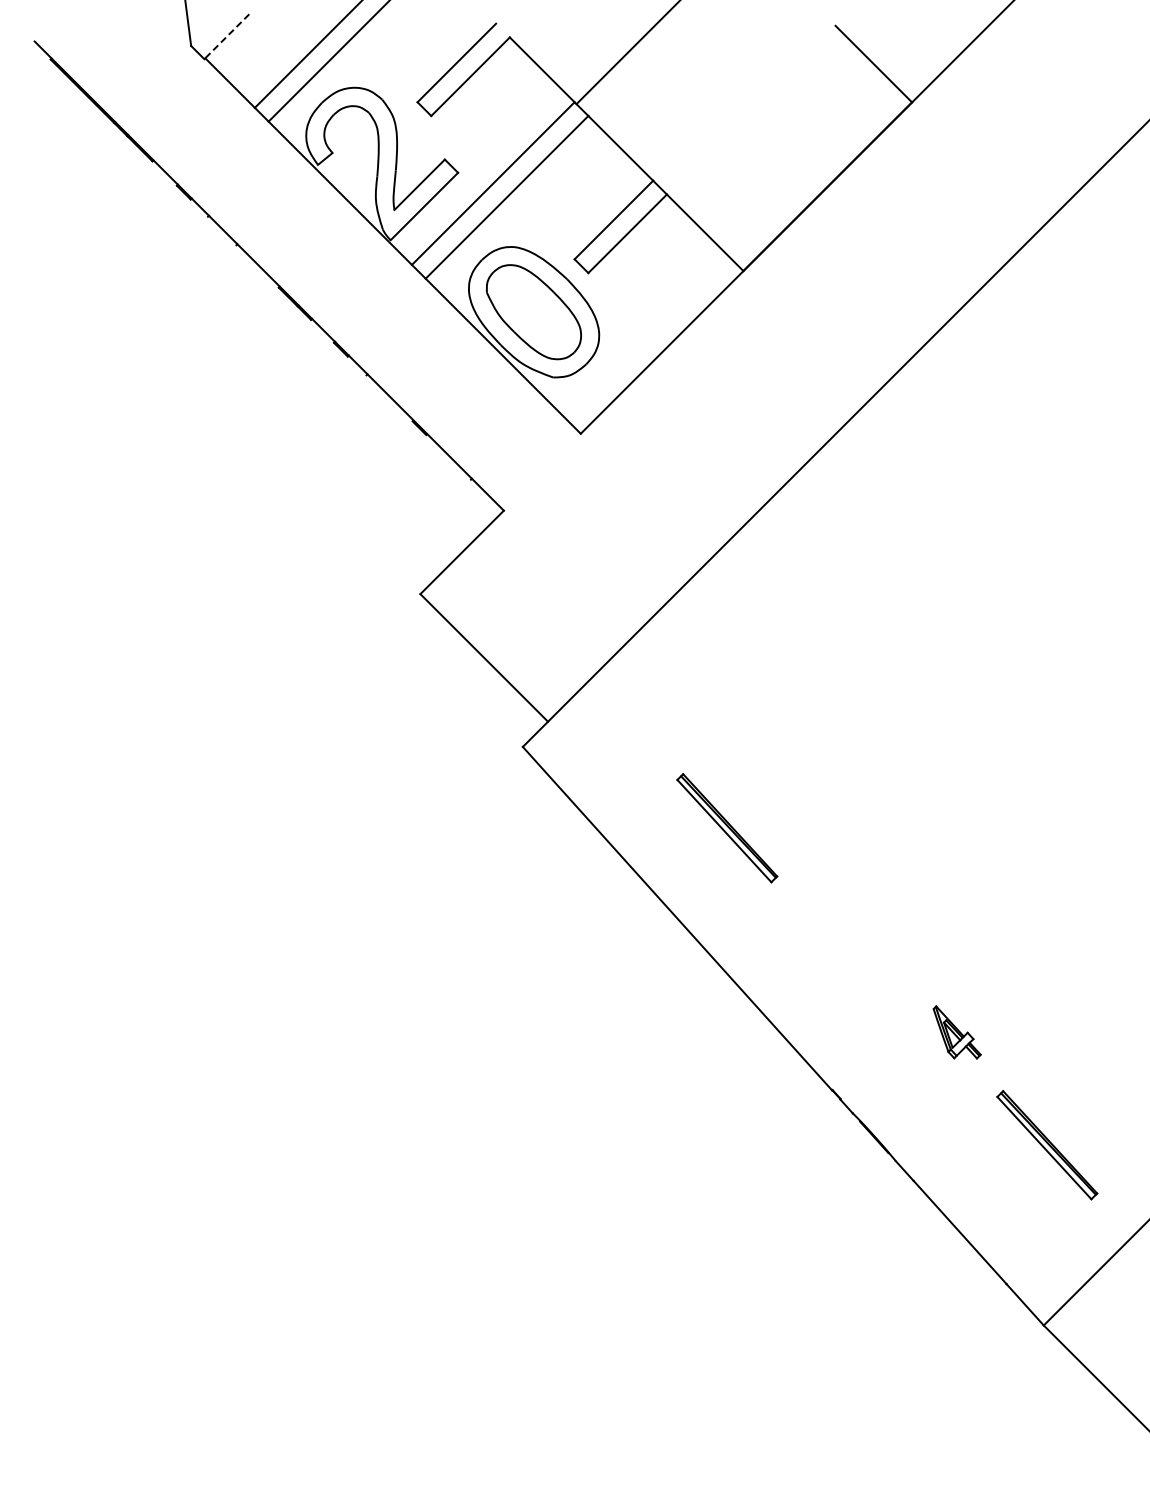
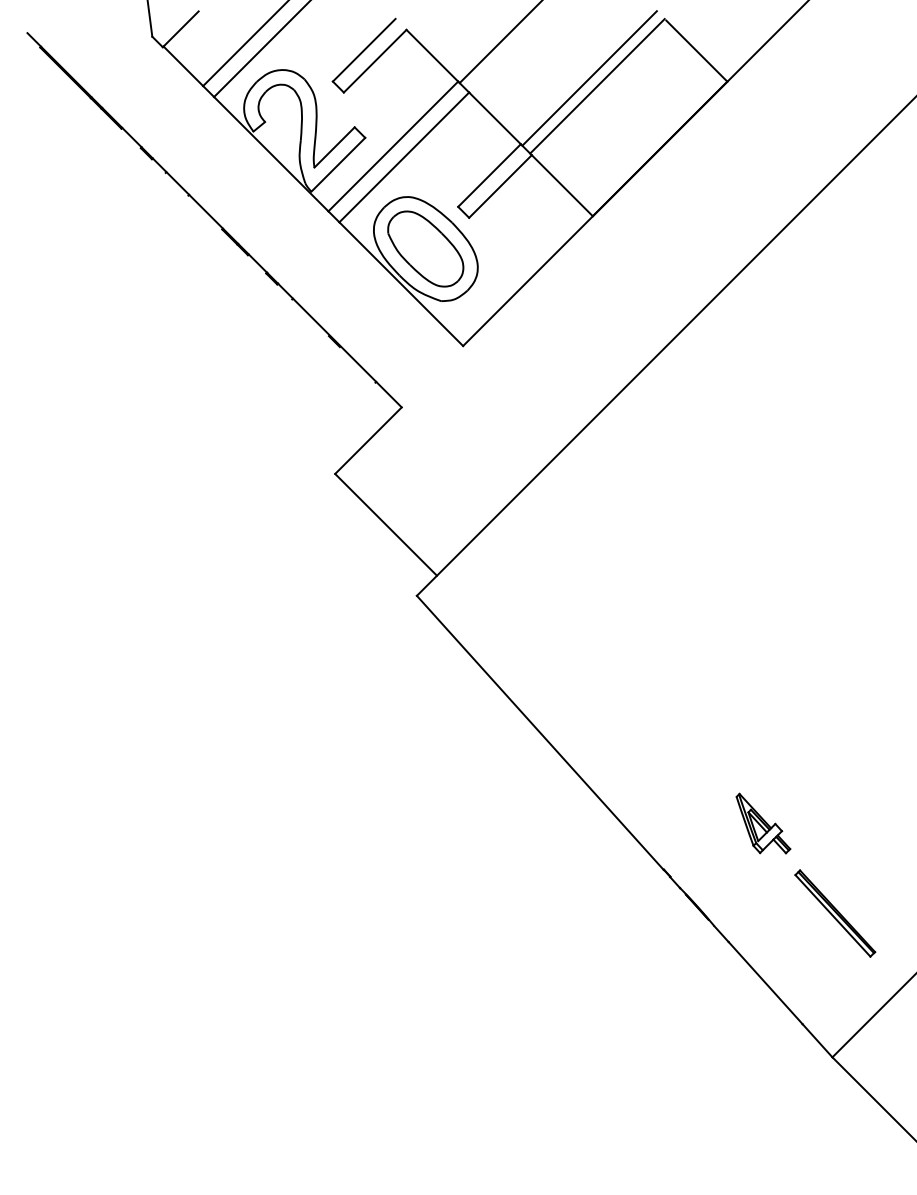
line: (226, 36) -> (180, 29), dashed -> solid
line: (739, 97) -> (589, 77), added
line: (748, 107) -> (596, 85), added
part: (727, 828) -> (580, 660), removed
part: (956, 1032) -> (762, 823), size x1.43

